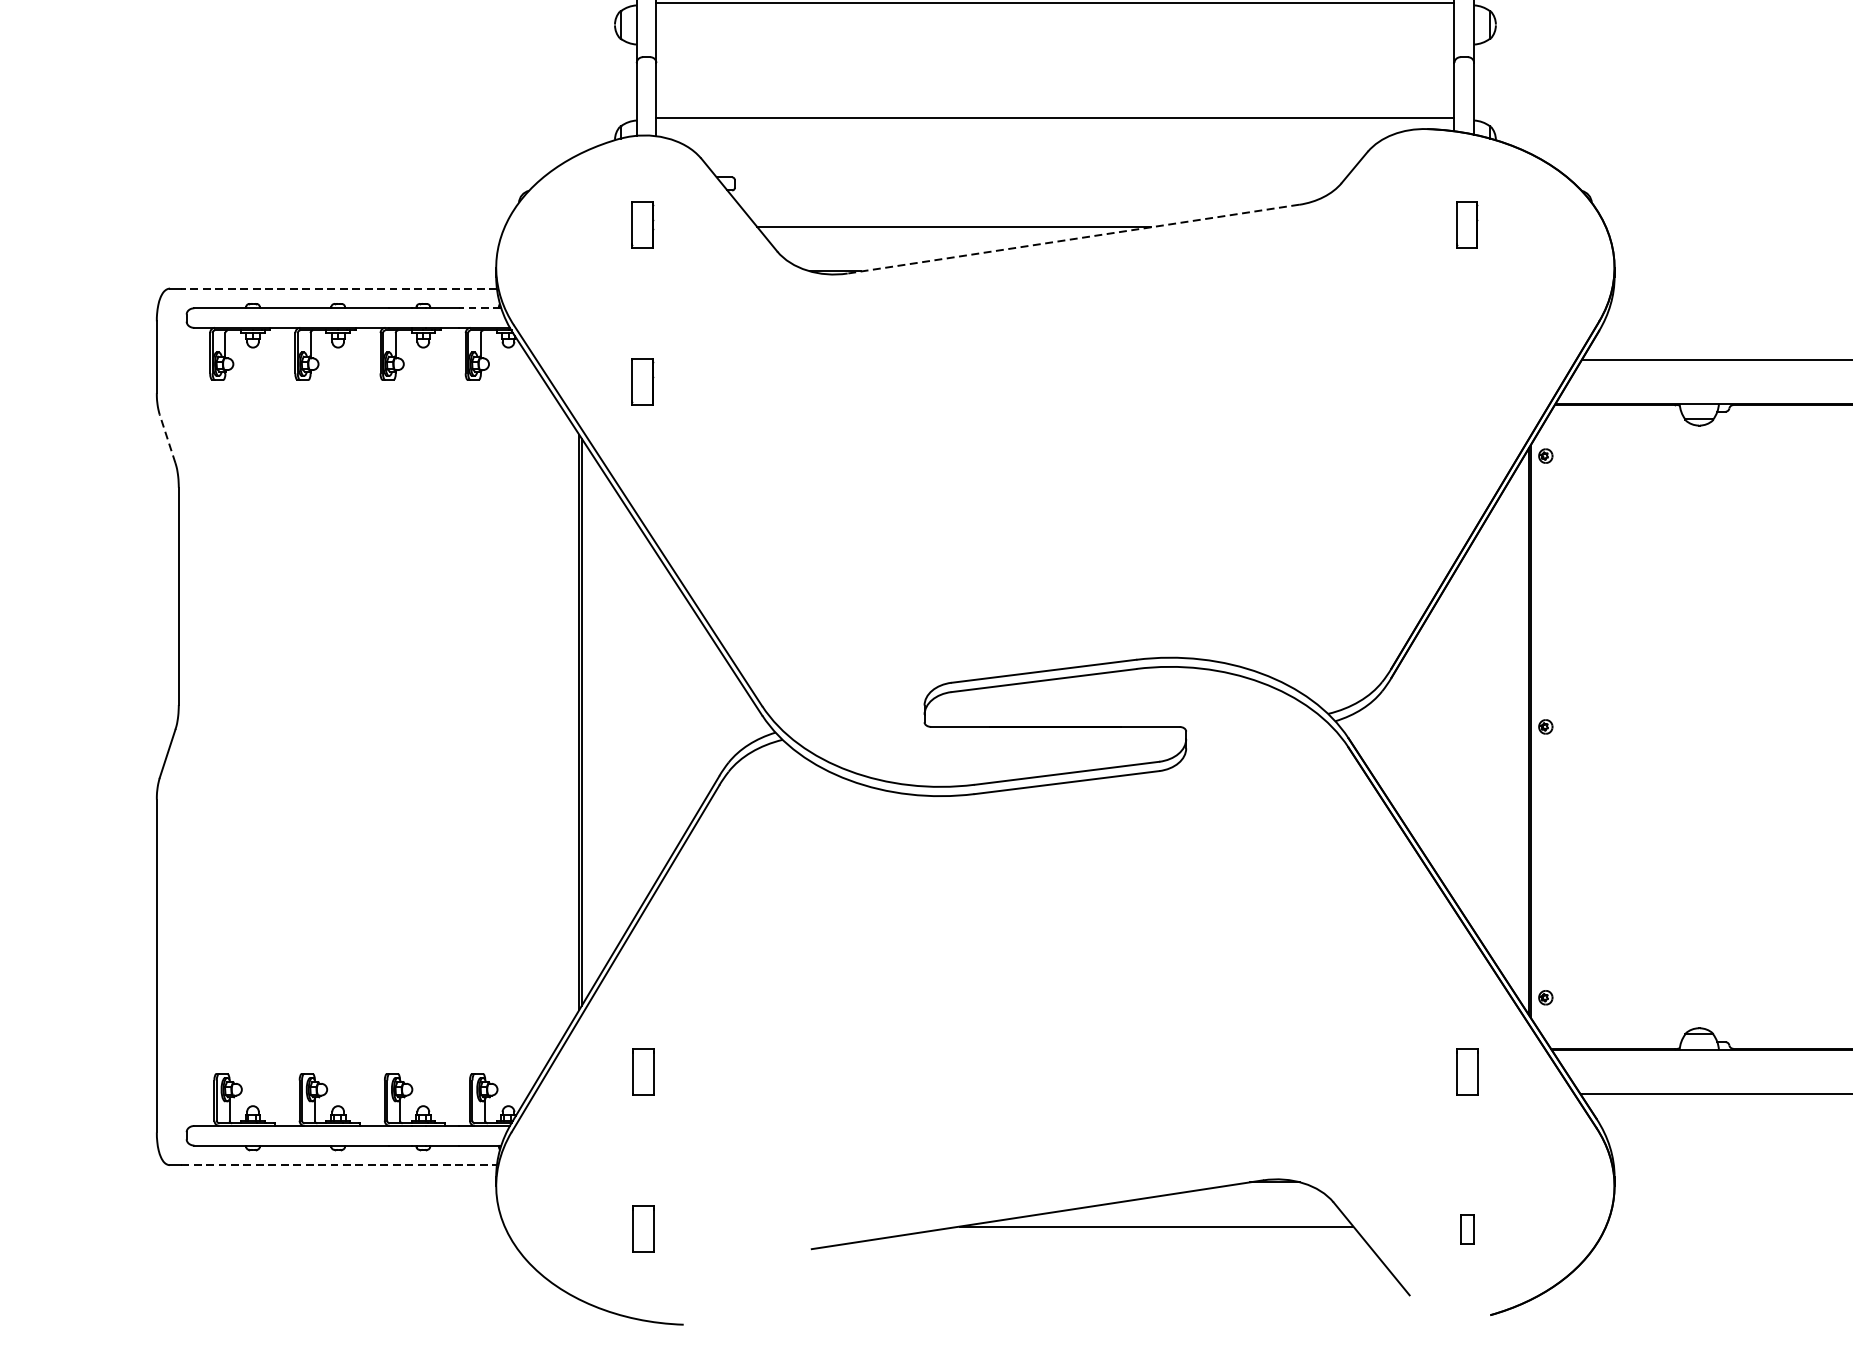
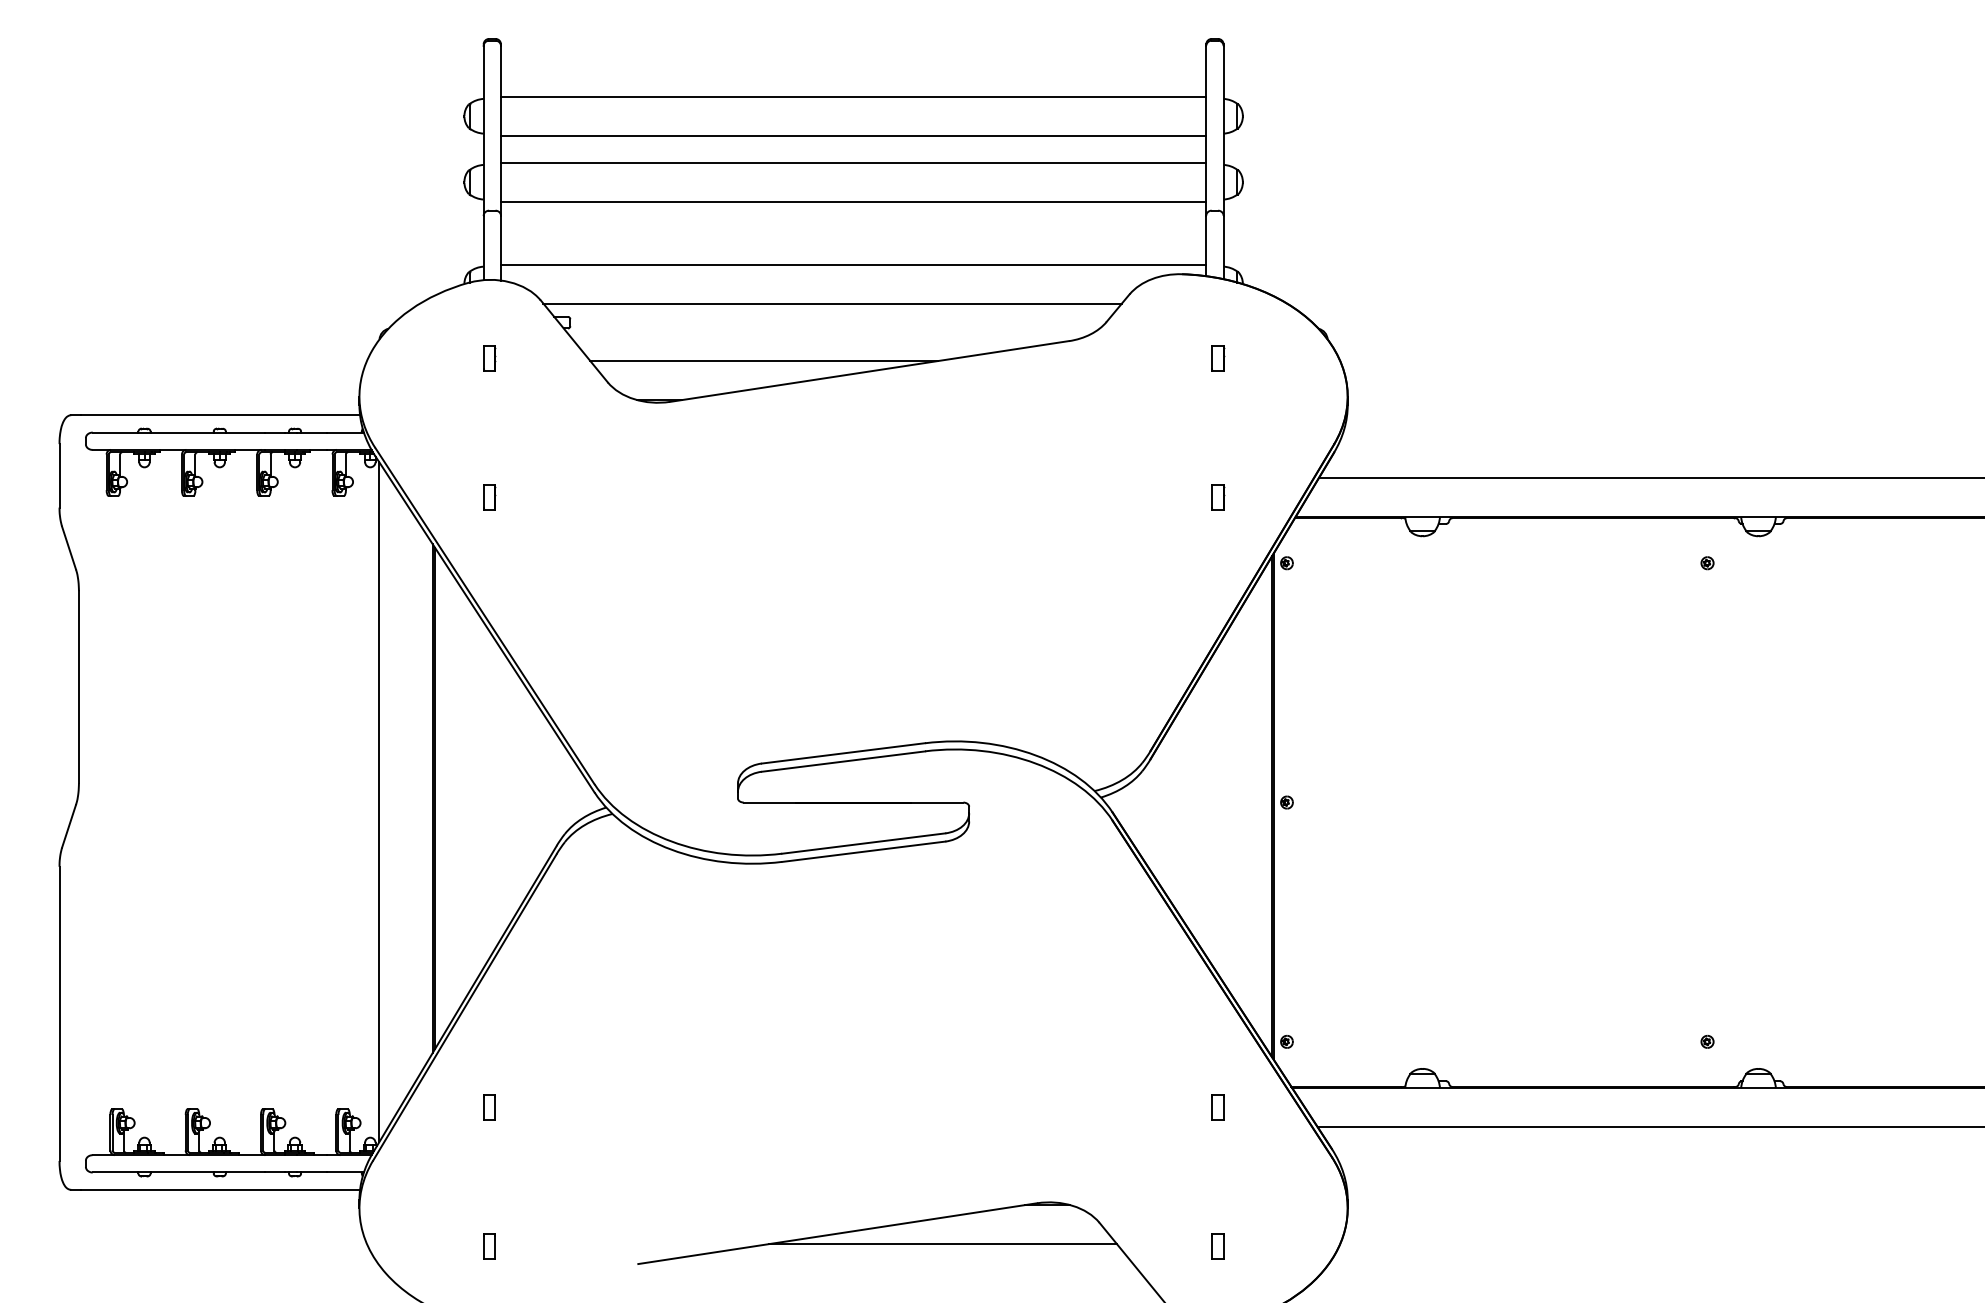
line: (1055, 46) -> (853, 201), added
line: (1031, 162) -> (832, 303), added
part: (643, 224) -> (489, 358), size x0.62
part: (1468, 224) -> (1218, 358), size x0.62
line: (1073, 239) -> (869, 371), dashed -> solid
line: (338, 288) -> (220, 415), dashed -> solid
line: (479, 308) -> (344, 432), dashed -> solid
part: (643, 381) -> (489, 497), size x0.62
part: (1468, 381) -> (1218, 497), added
line: (166, 438) -> (68, 547), dashed -> solid
line: (518, 726) -> (379, 802), added
part: (643, 1072) -> (489, 1107), size x0.62
part: (1467, 1072) -> (1217, 1107), size x0.62
line: (338, 1164) -> (220, 1189), dashed -> solid
part: (643, 1229) -> (489, 1246), size x0.62

